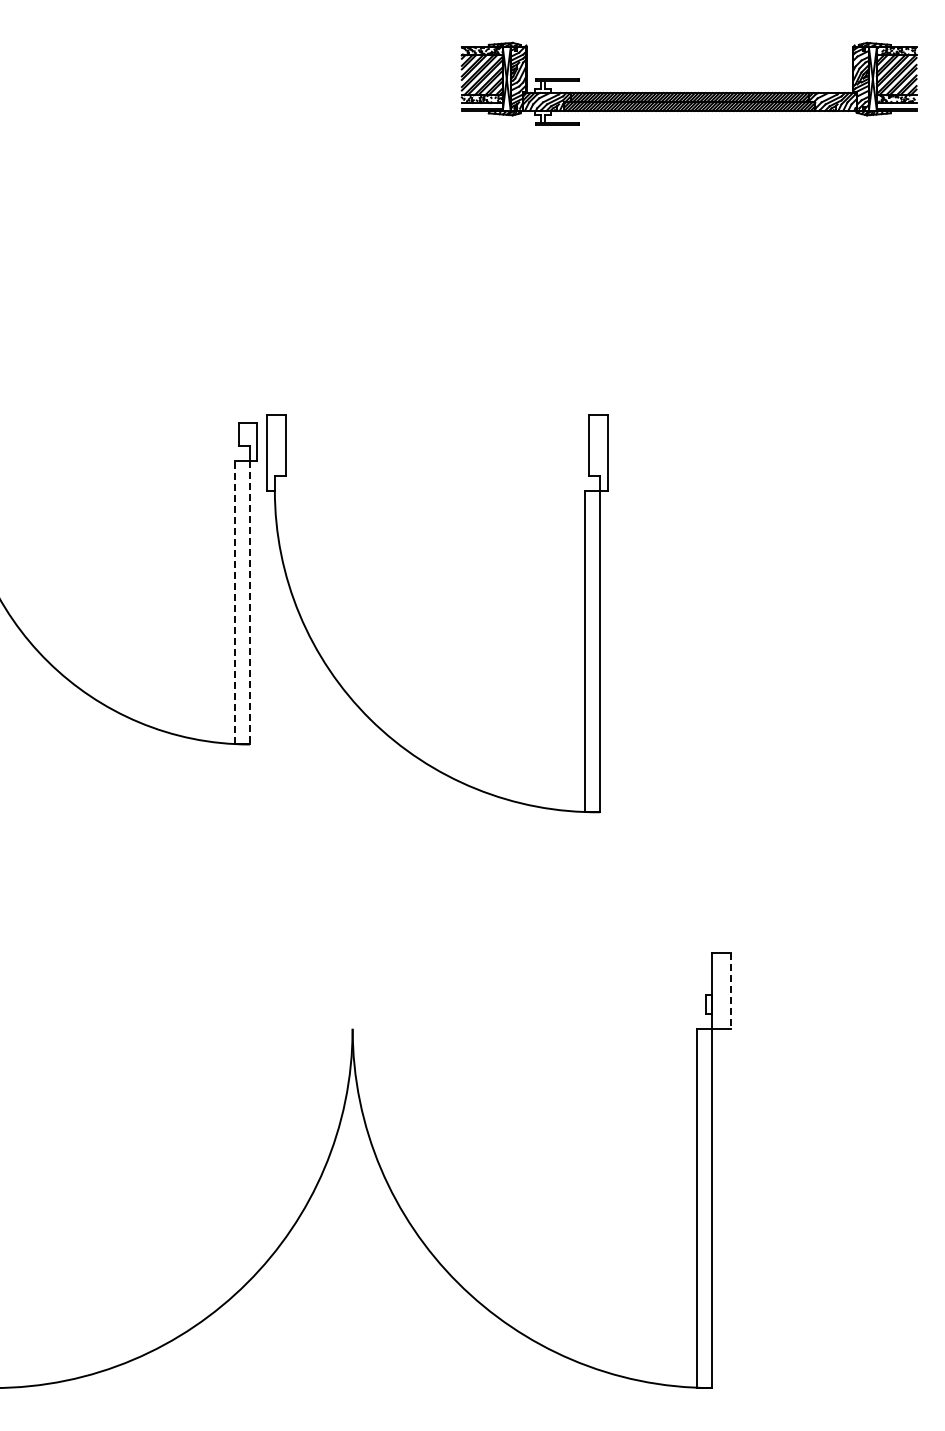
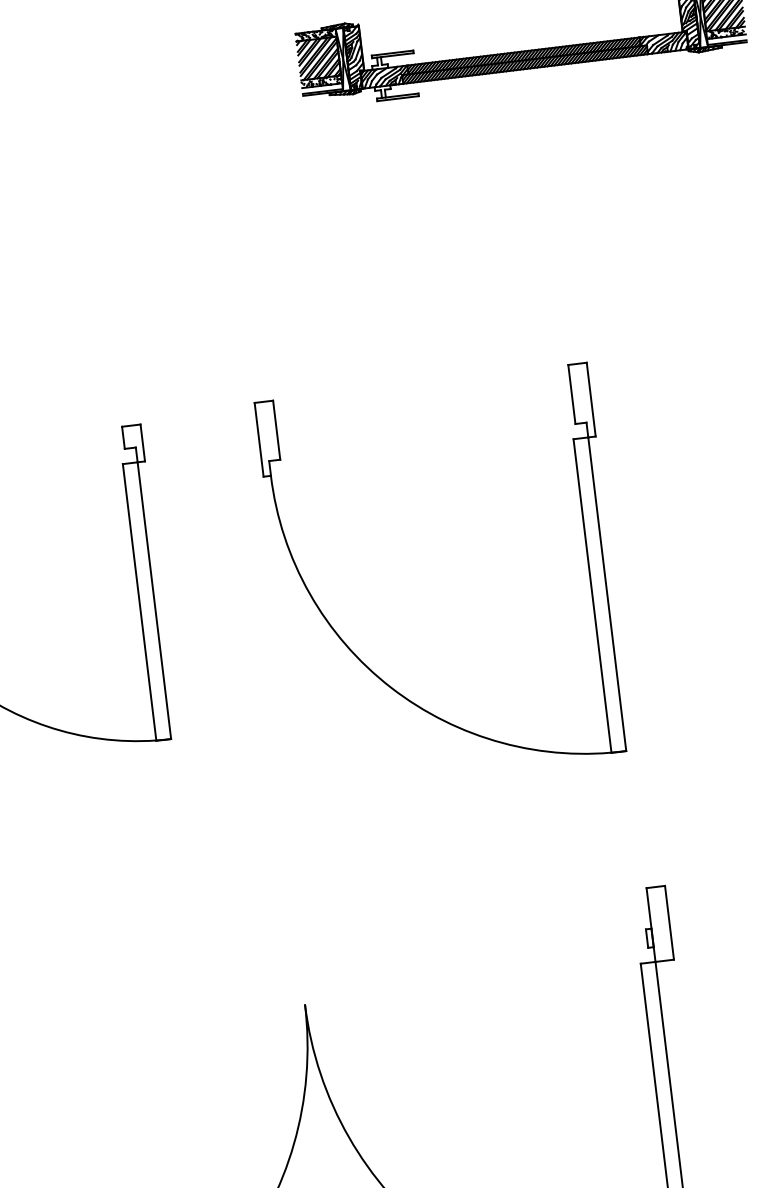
line: (234, 602) -> (139, 602), dashed -> solid
line: (249, 602) -> (154, 600), dashed -> solid
part: (341, 684) -> (358, 656), moved
line: (730, 990) -> (669, 922), dashed -> solid

